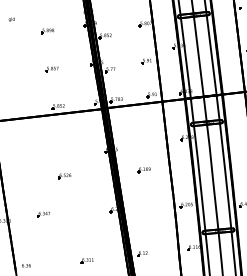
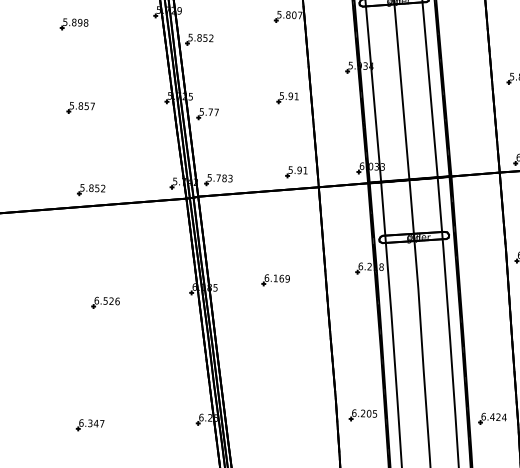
part: (143, 170) -> (274, 281), moved
part: (64, 176) -> (105, 303), moved
part: (43, 214) -> (89, 425), moved

